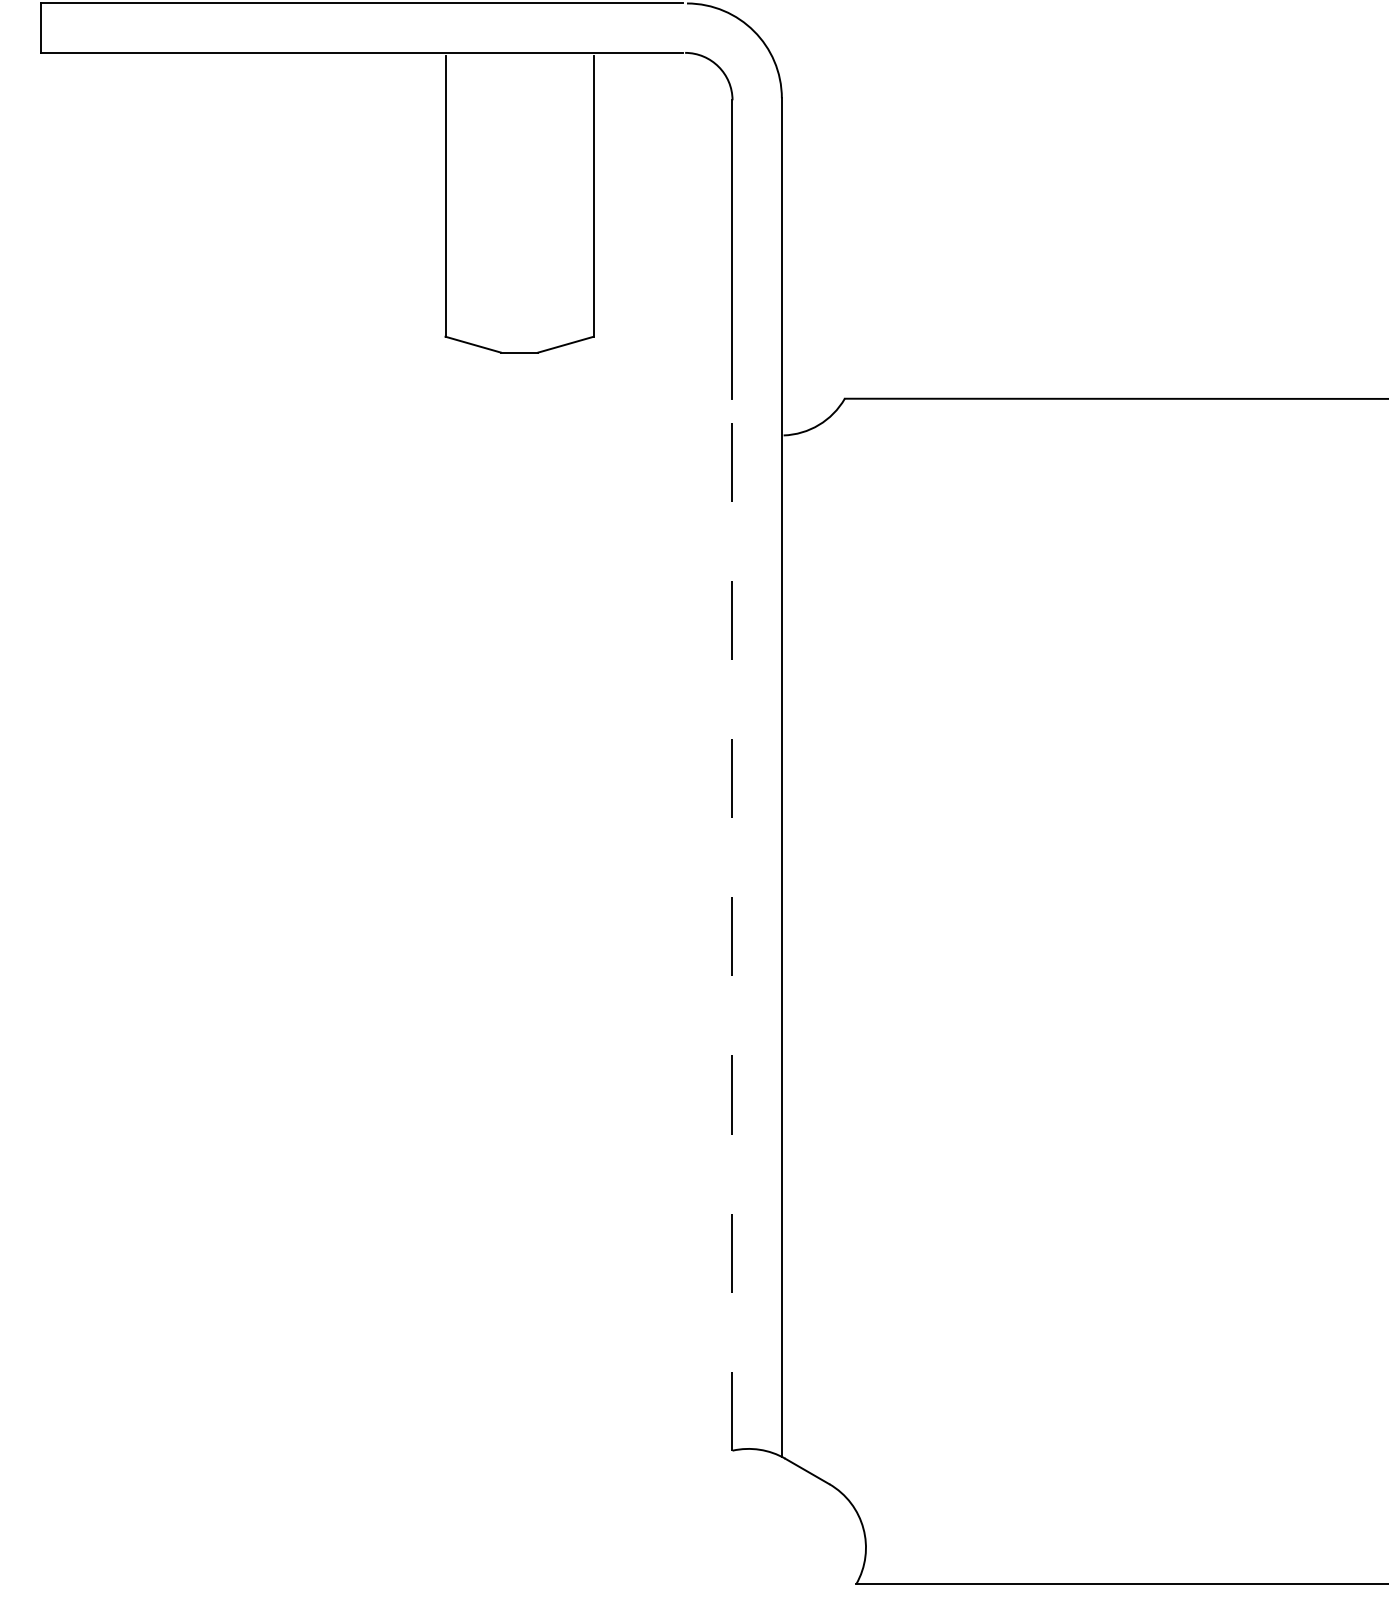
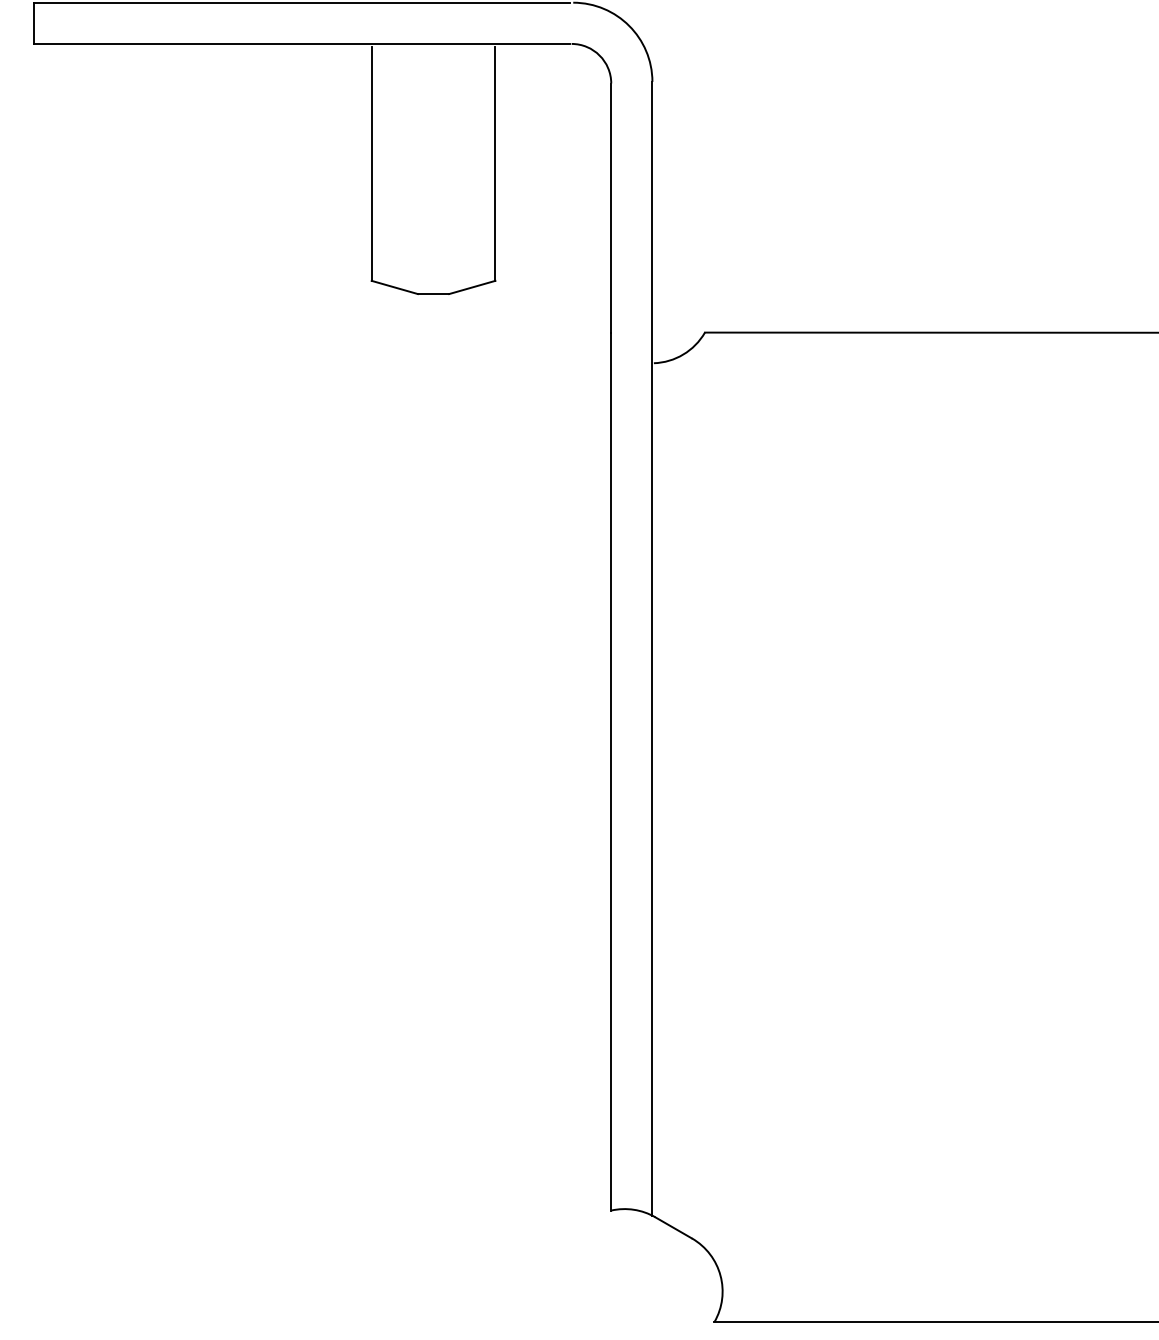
line: (732, 924) -> (611, 771), dashed -> solid

